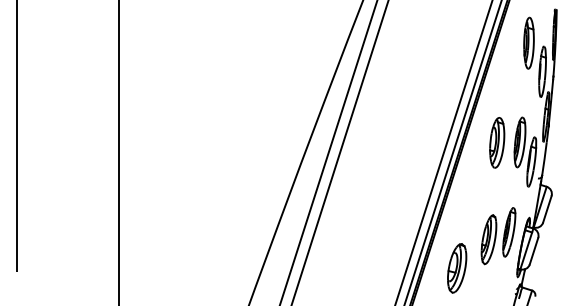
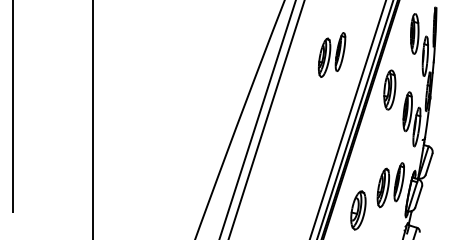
part: (423, 70) -> (332, 55), added
part: (497, 142) -> (390, 89), moved

